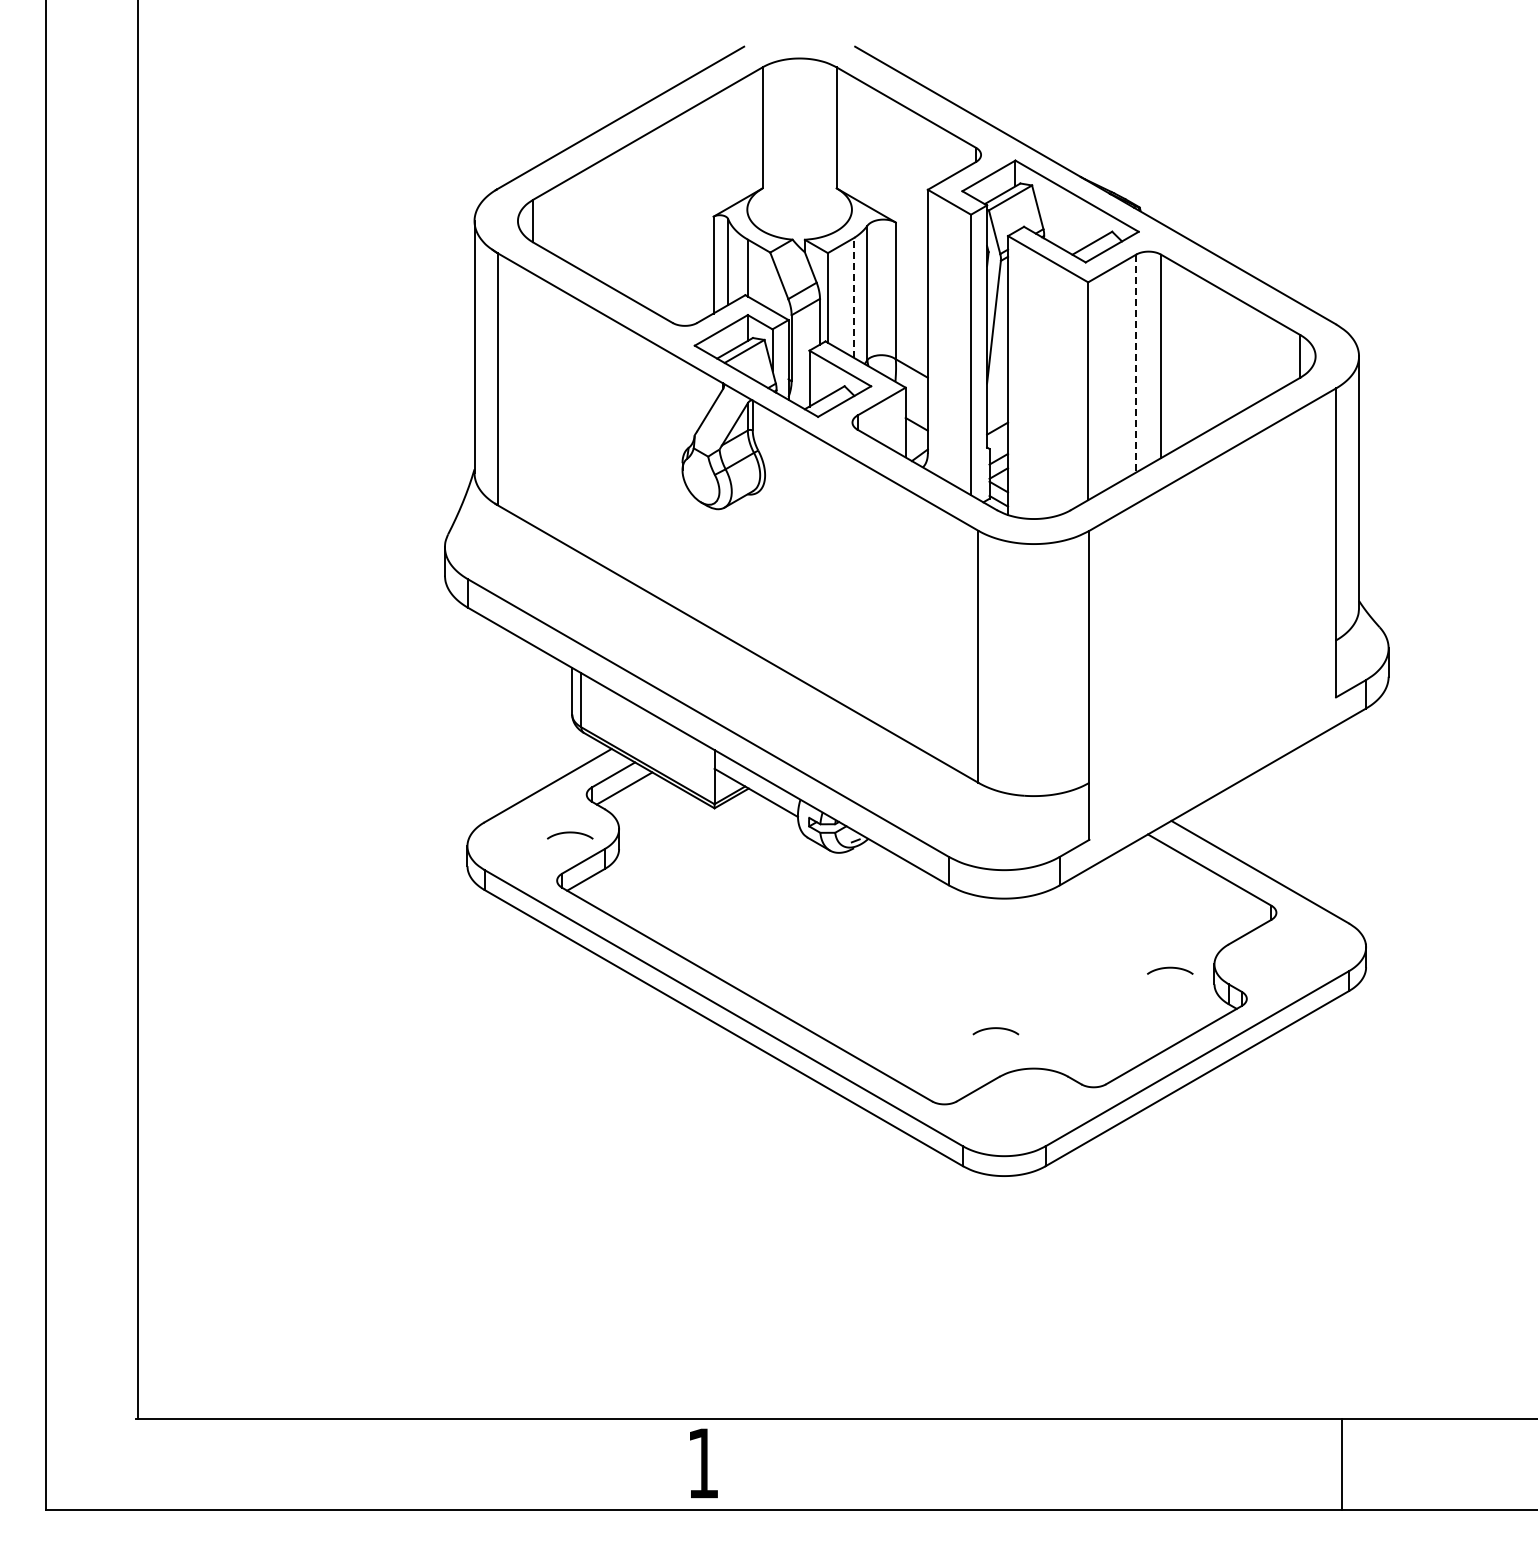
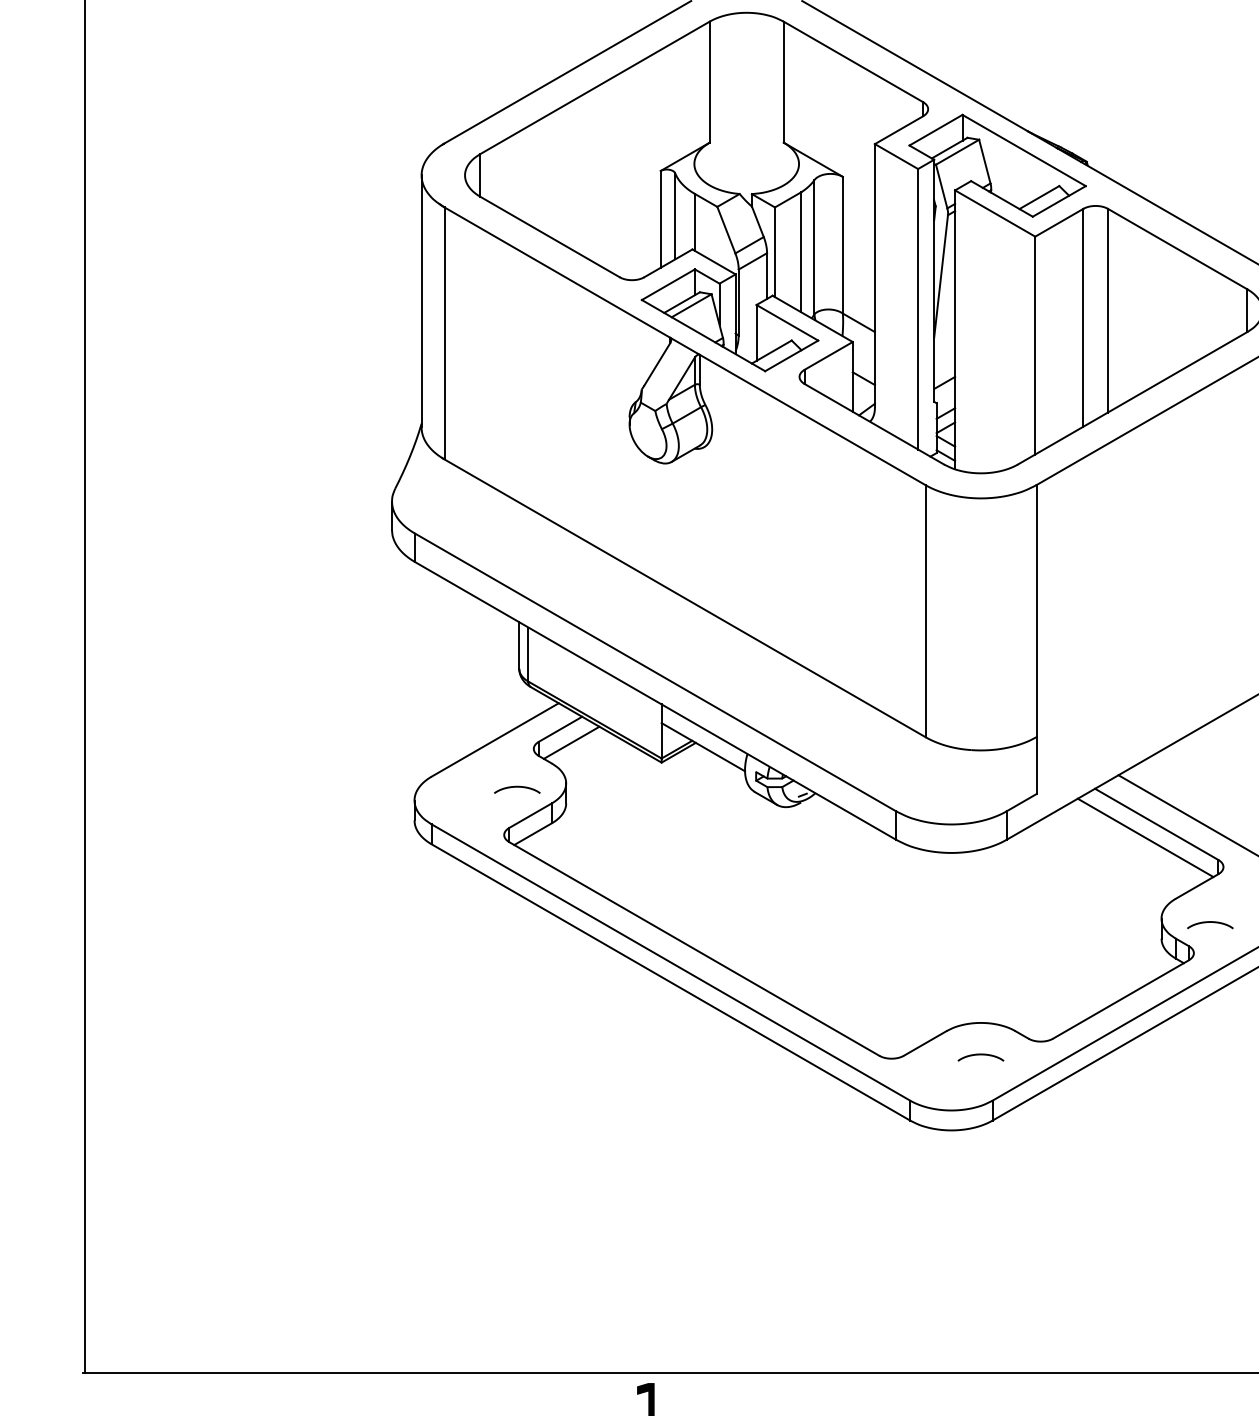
line: (854, 297) -> (801, 251), dashed -> solid
line: (1136, 363) -> (1083, 317), dashed -> solid
line: (1198, 883) -> (1145, 837), added
curve: (1170, 968) -> (1210, 922), moved
curve: (994, 1029) -> (979, 1055), moved

